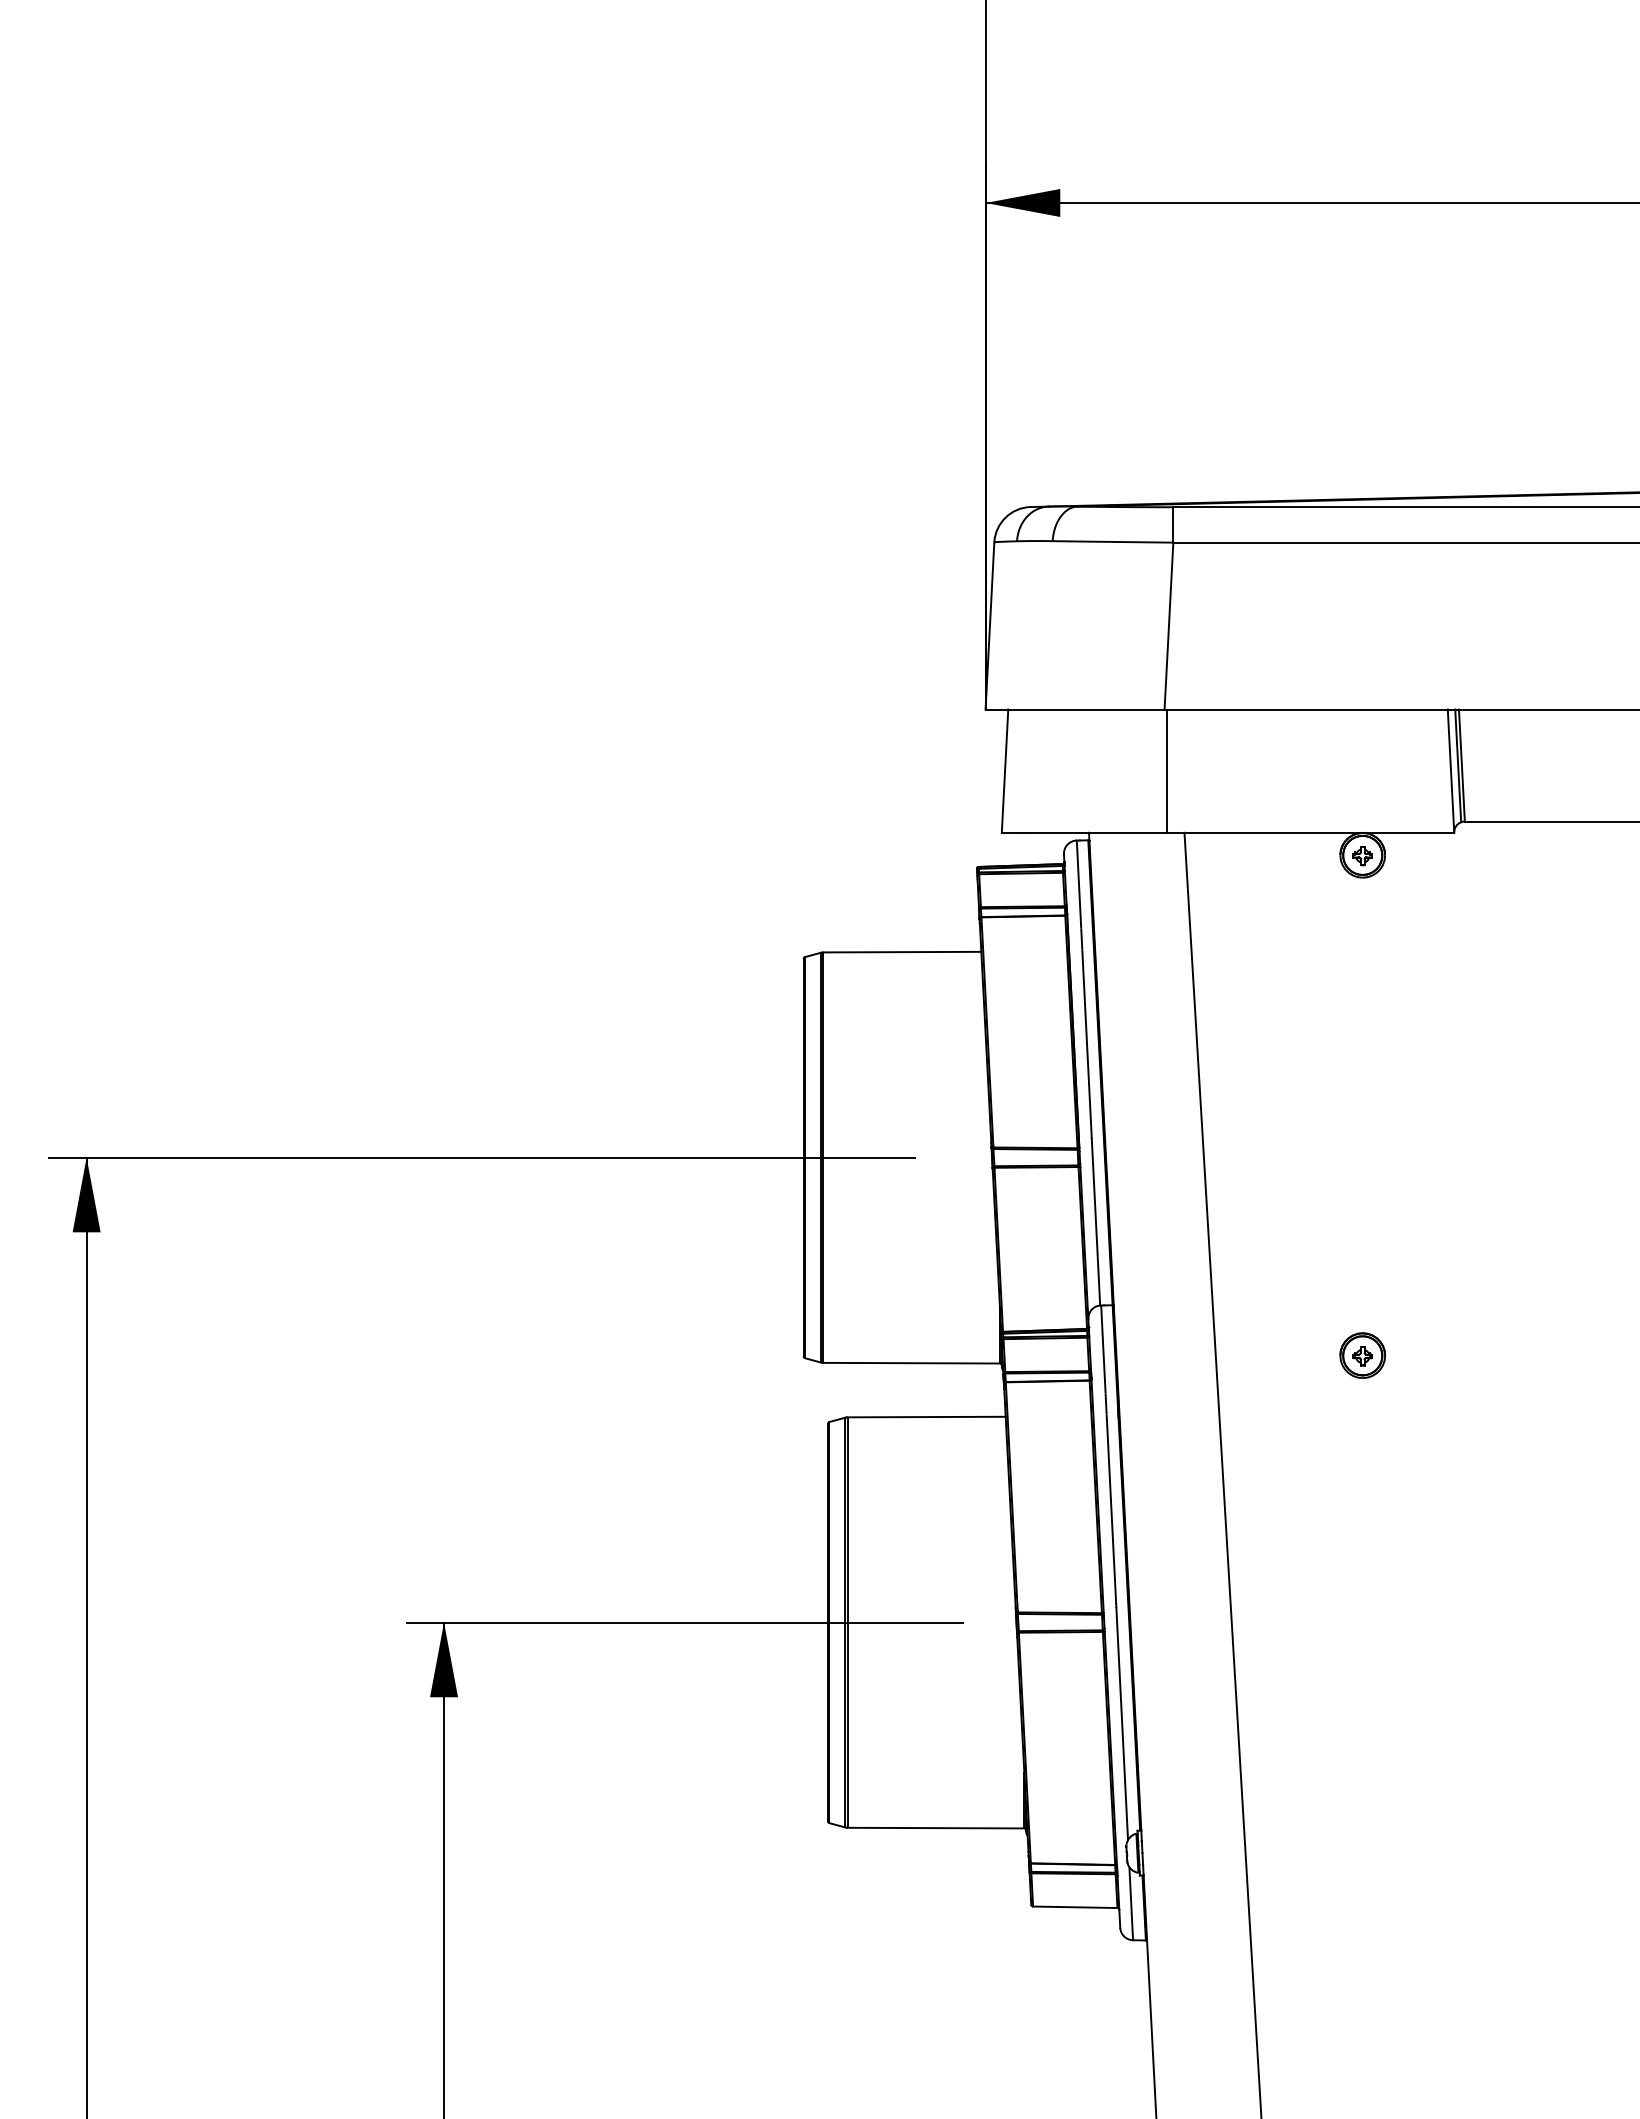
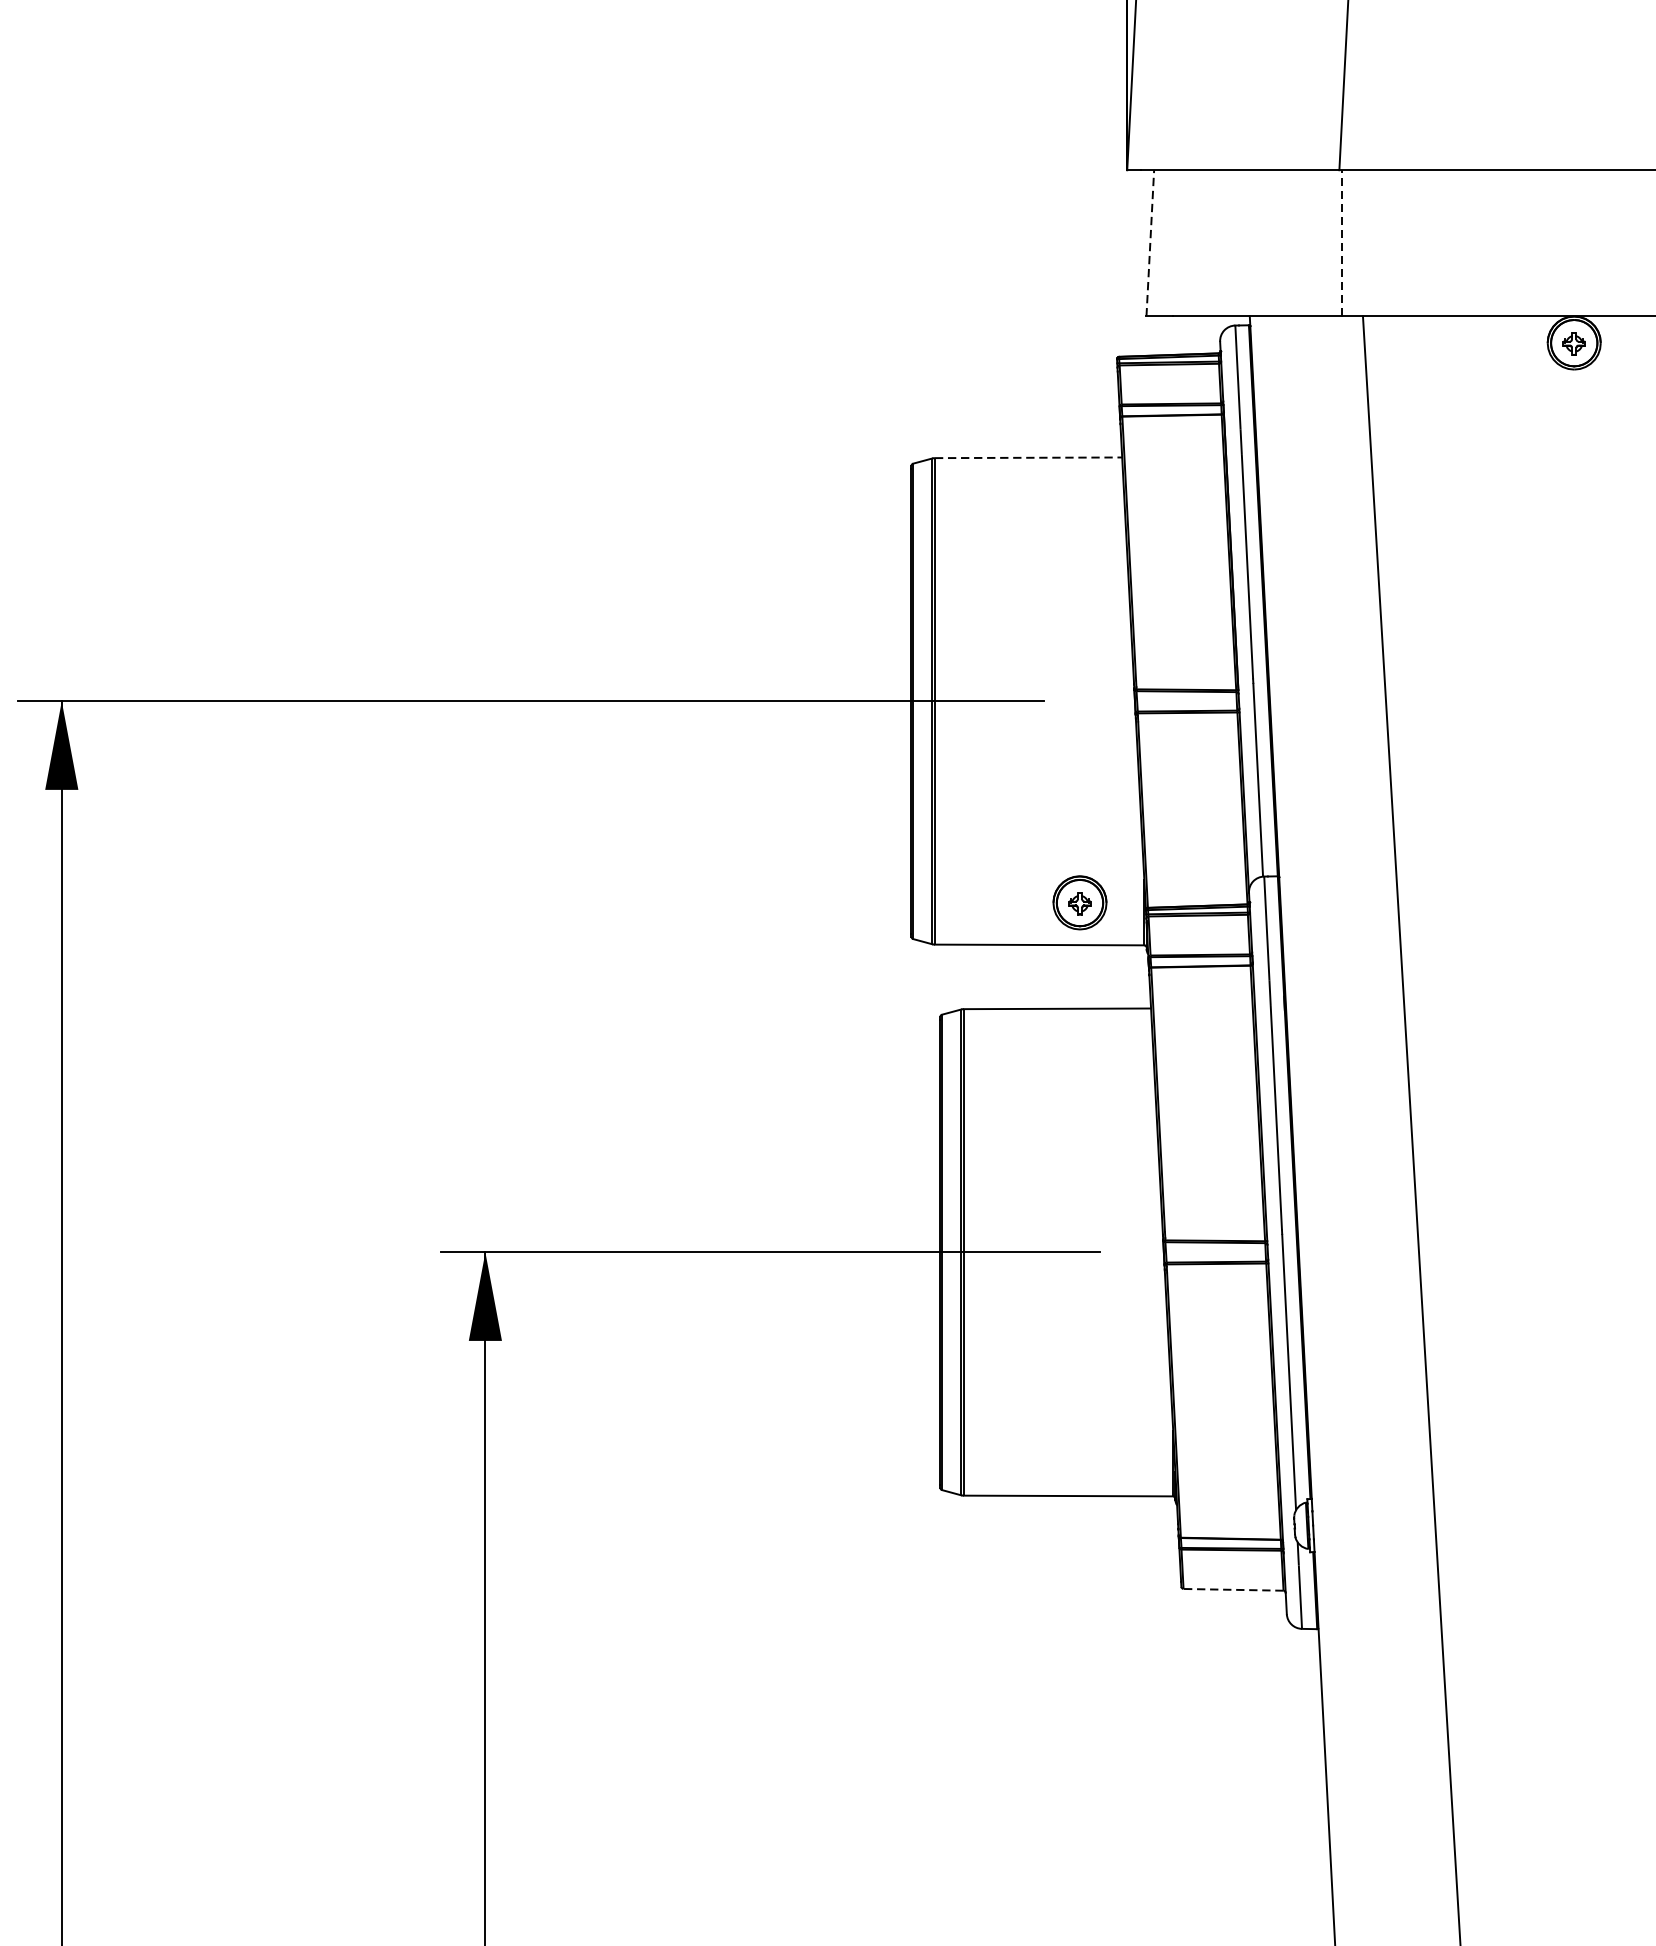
line: (1005, 771) -> (1150, 243), solid -> dashed
line: (1166, 771) -> (1341, 243), solid -> dashed
line: (902, 952) -> (1028, 458), solid -> dashed
part: (1362, 1355) -> (1079, 902), moved
line: (1074, 1907) -> (1232, 1590), solid -> dashed

